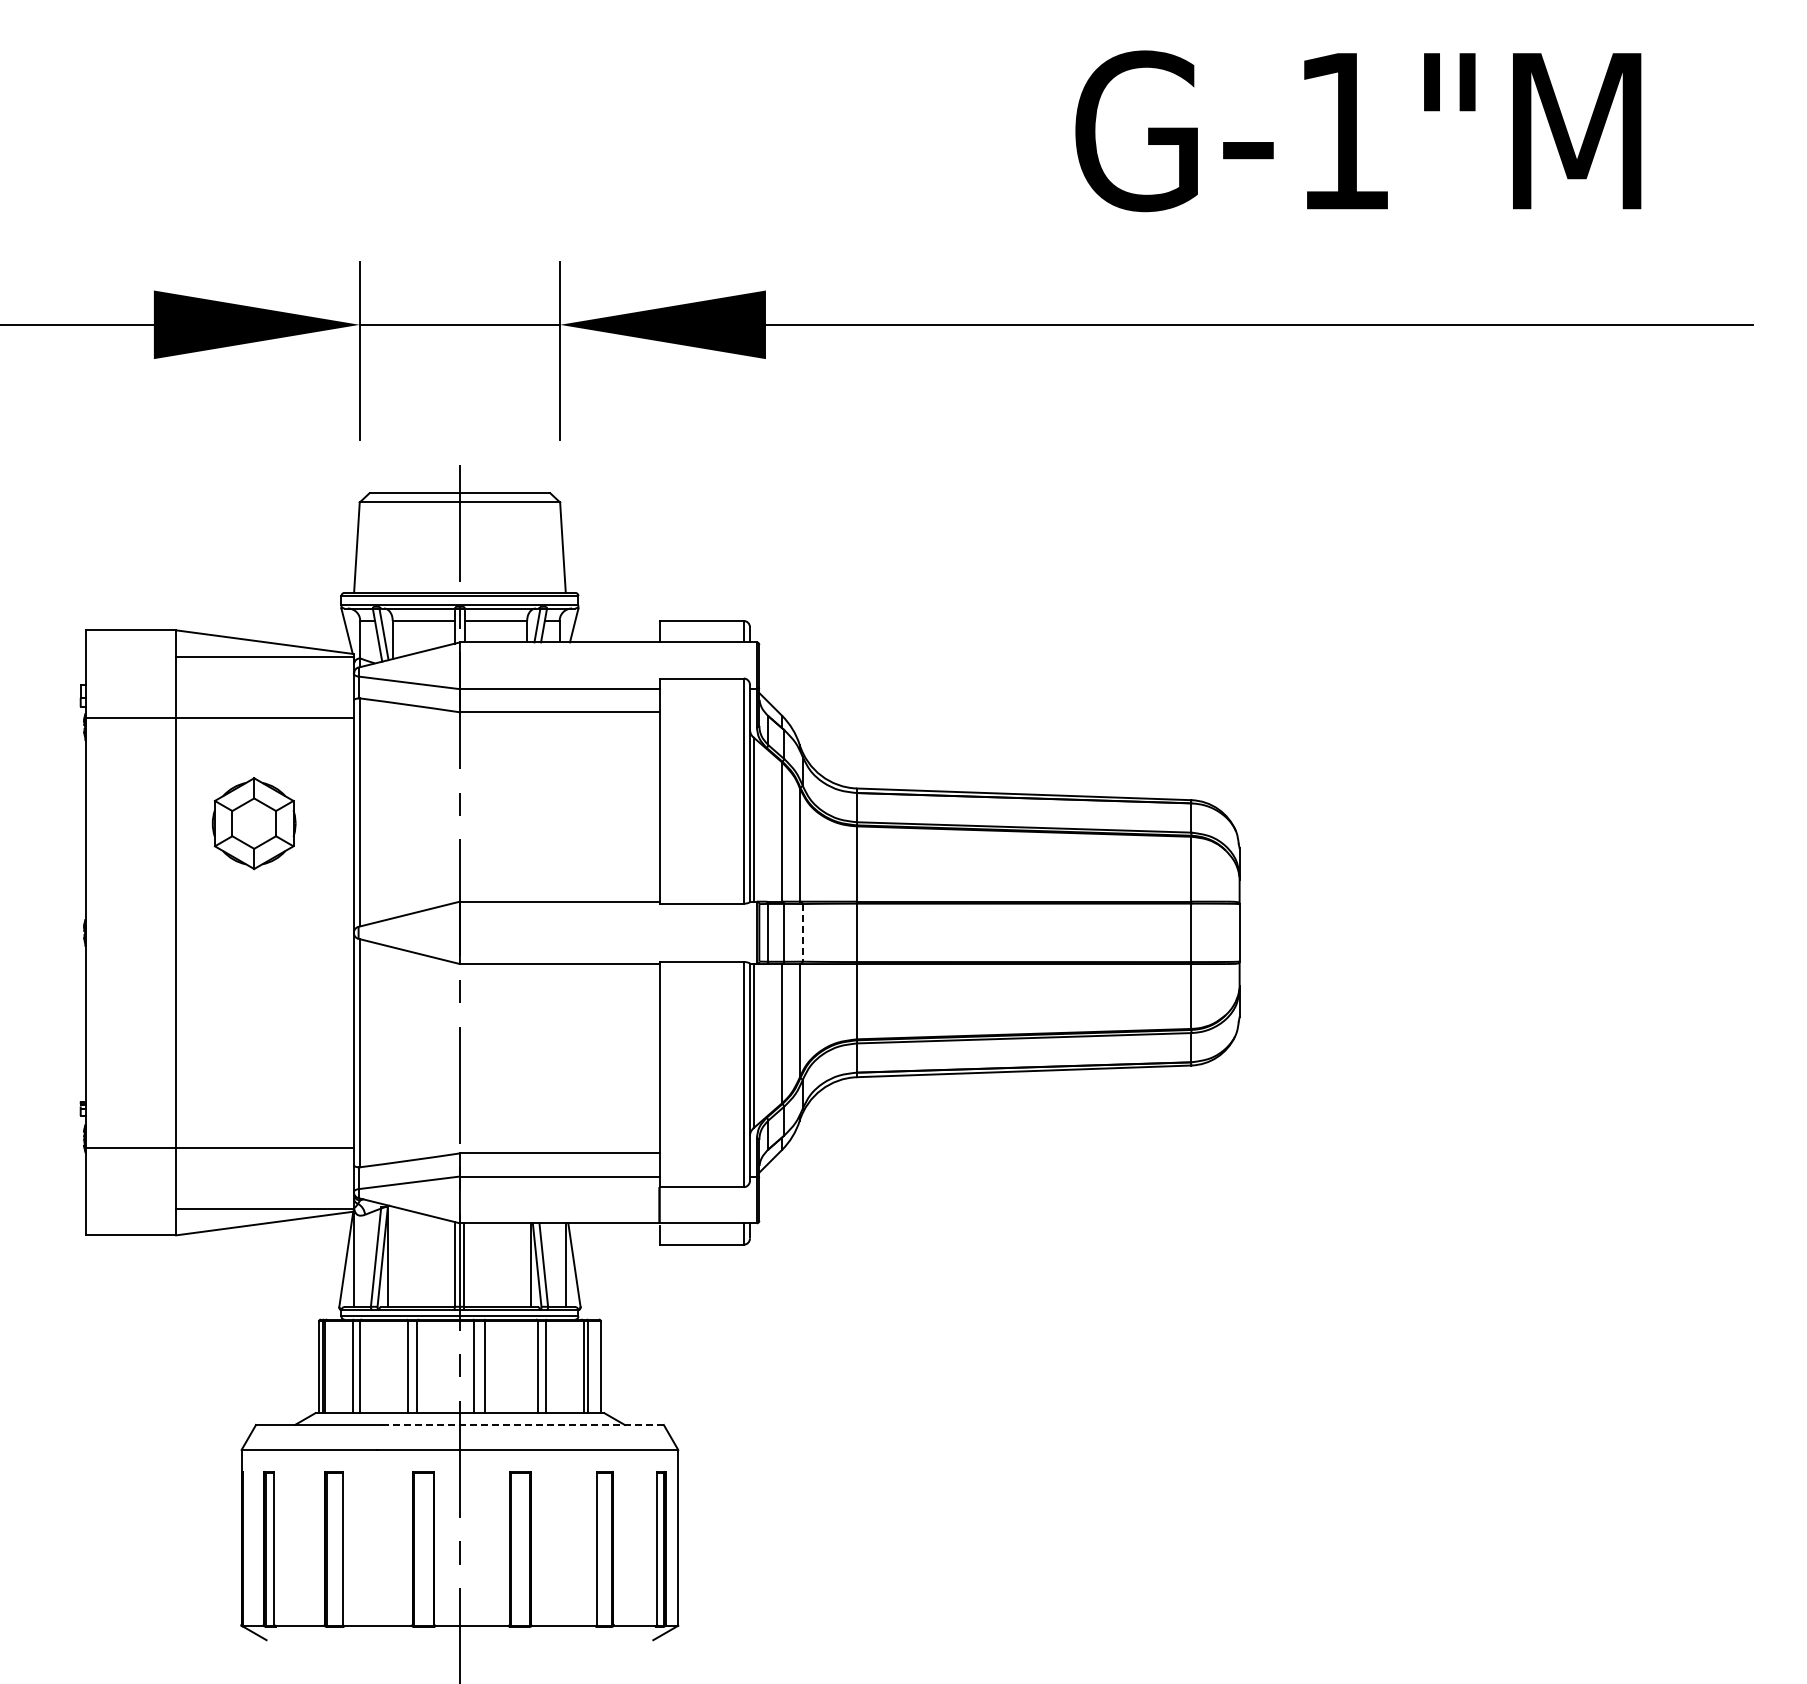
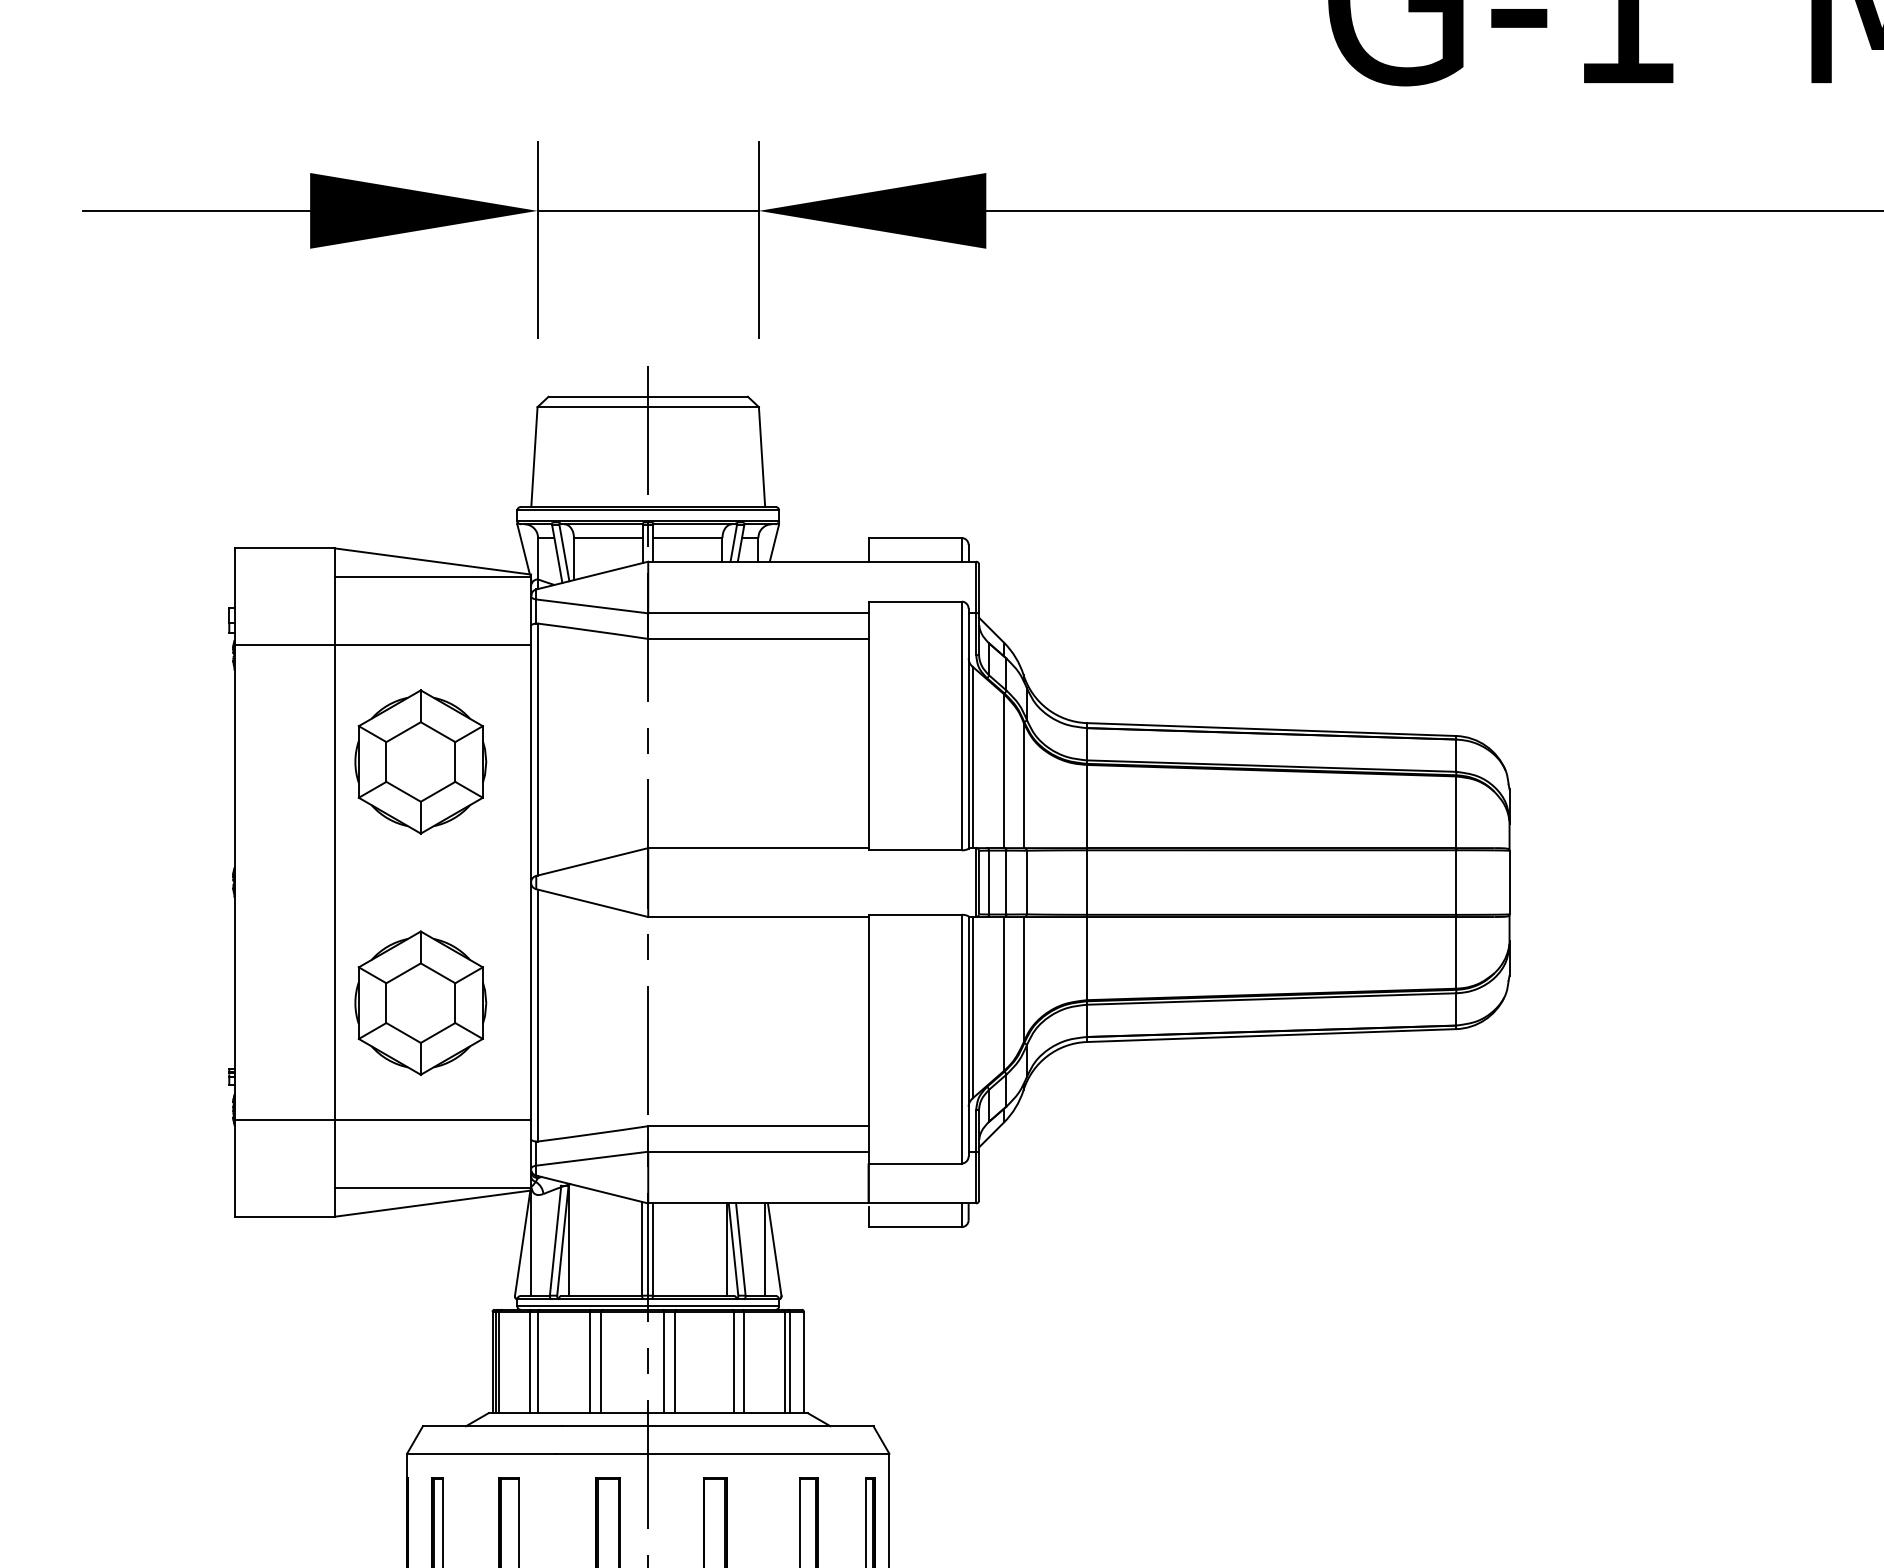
part: (254, 823) -> (421, 761), size x1.43
line: (802, 932) -> (1026, 882), dashed -> solid
part: (254, 1041) -> (421, 1002), added
line: (522, 1424) -> (717, 1425), dashed -> solid

